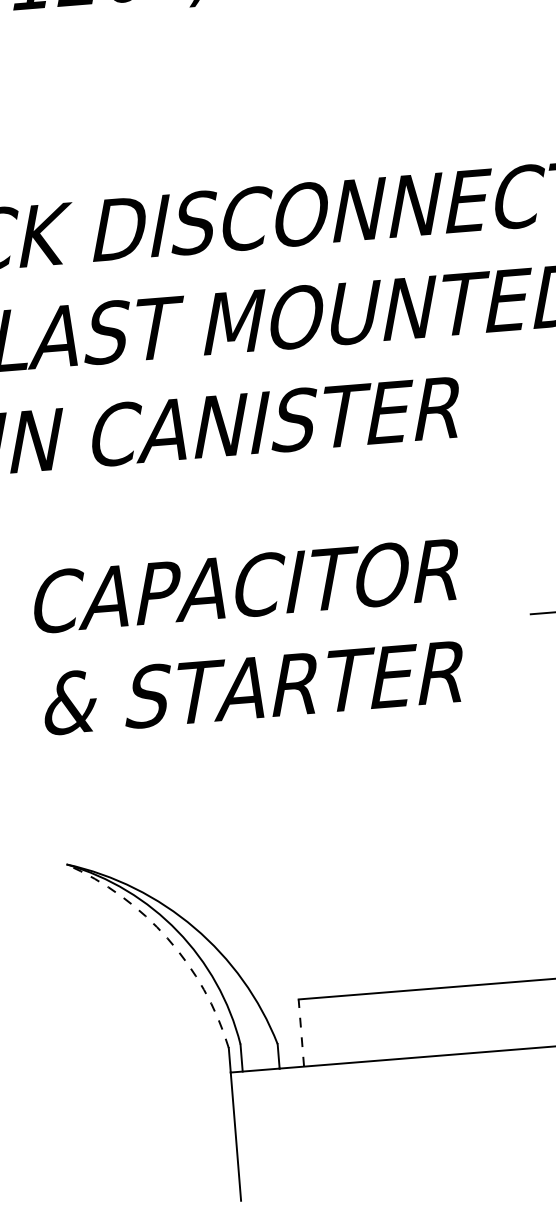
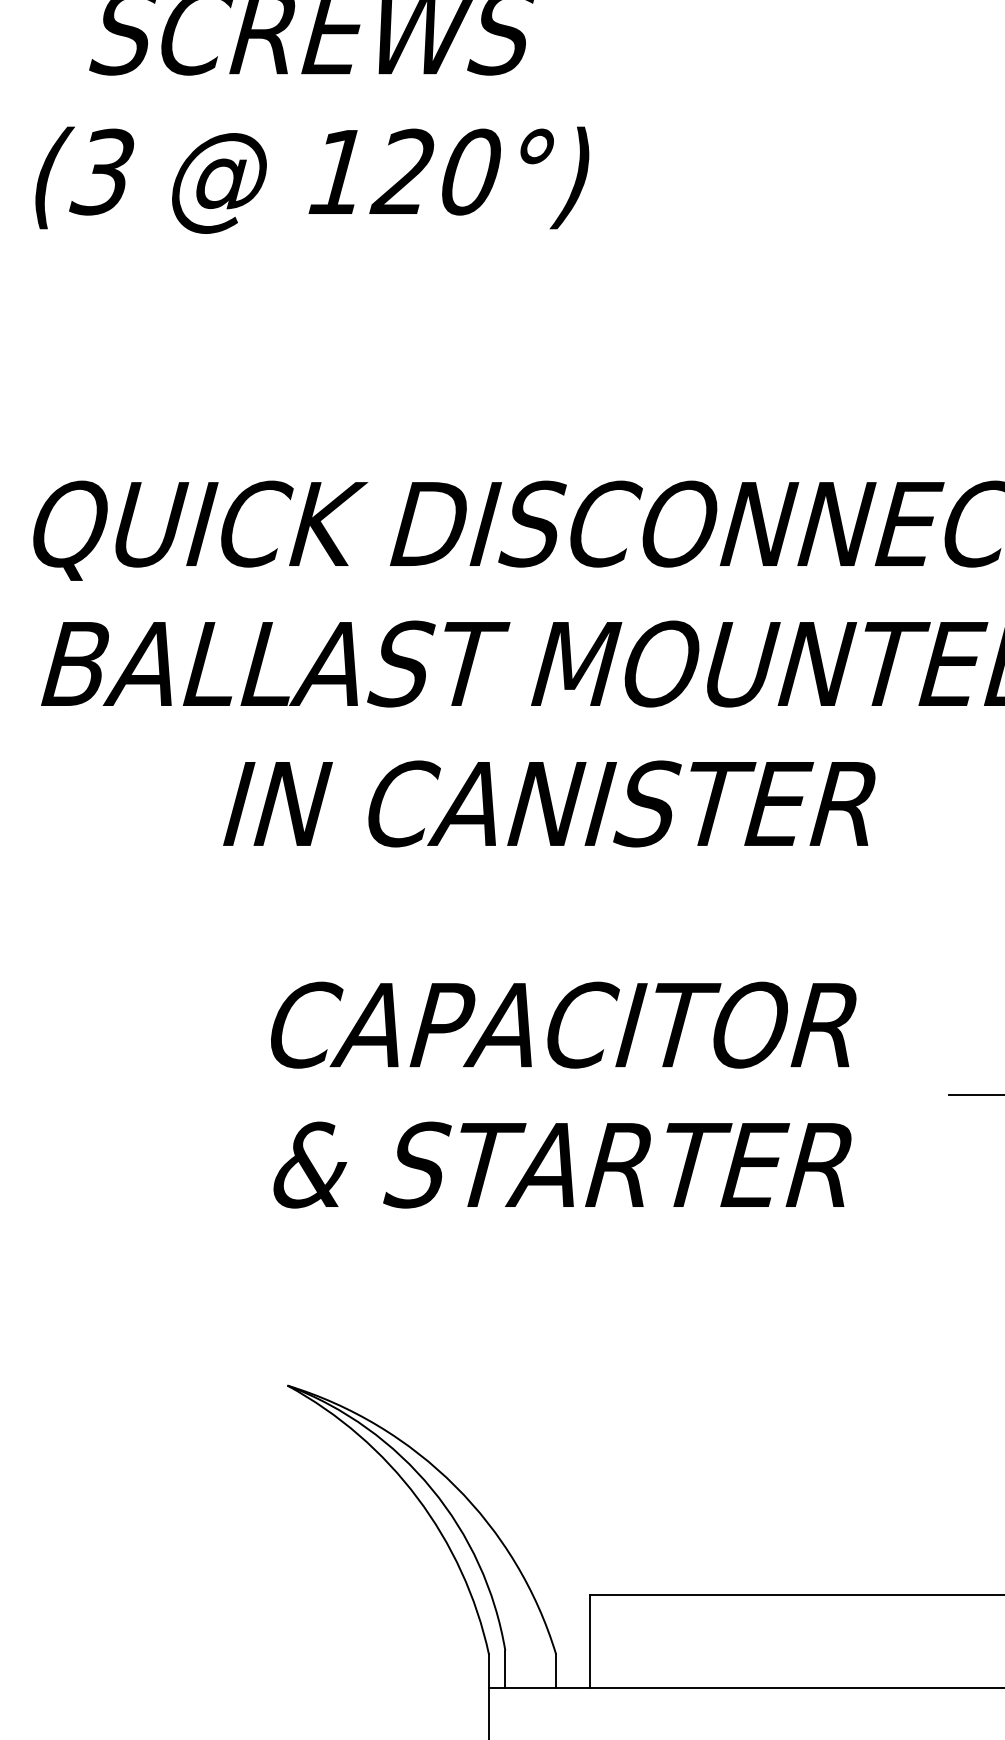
arc: (167, 938) -> (417, 1497), dashed -> solid
line: (301, 1032) -> (589, 1641), dashed -> solid

